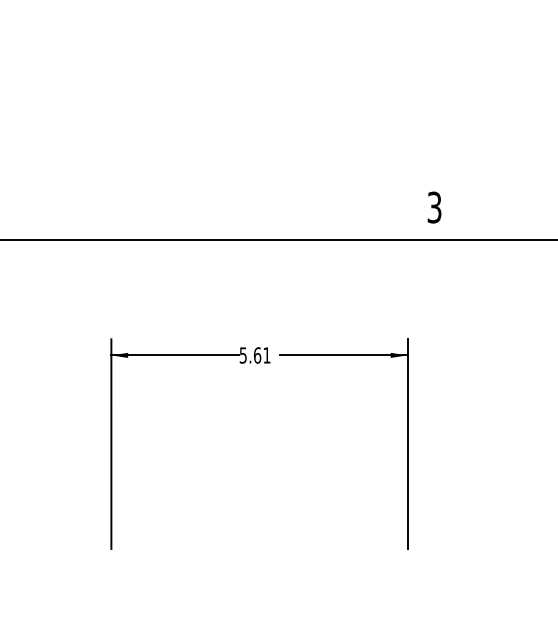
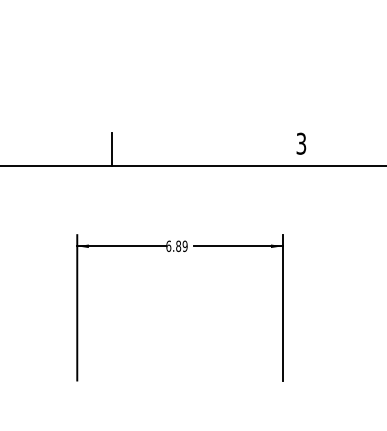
line: (160, 215) -> (111, 149), added
text: (254, 355) -> (176, 246), 5.61 -> 6.89

